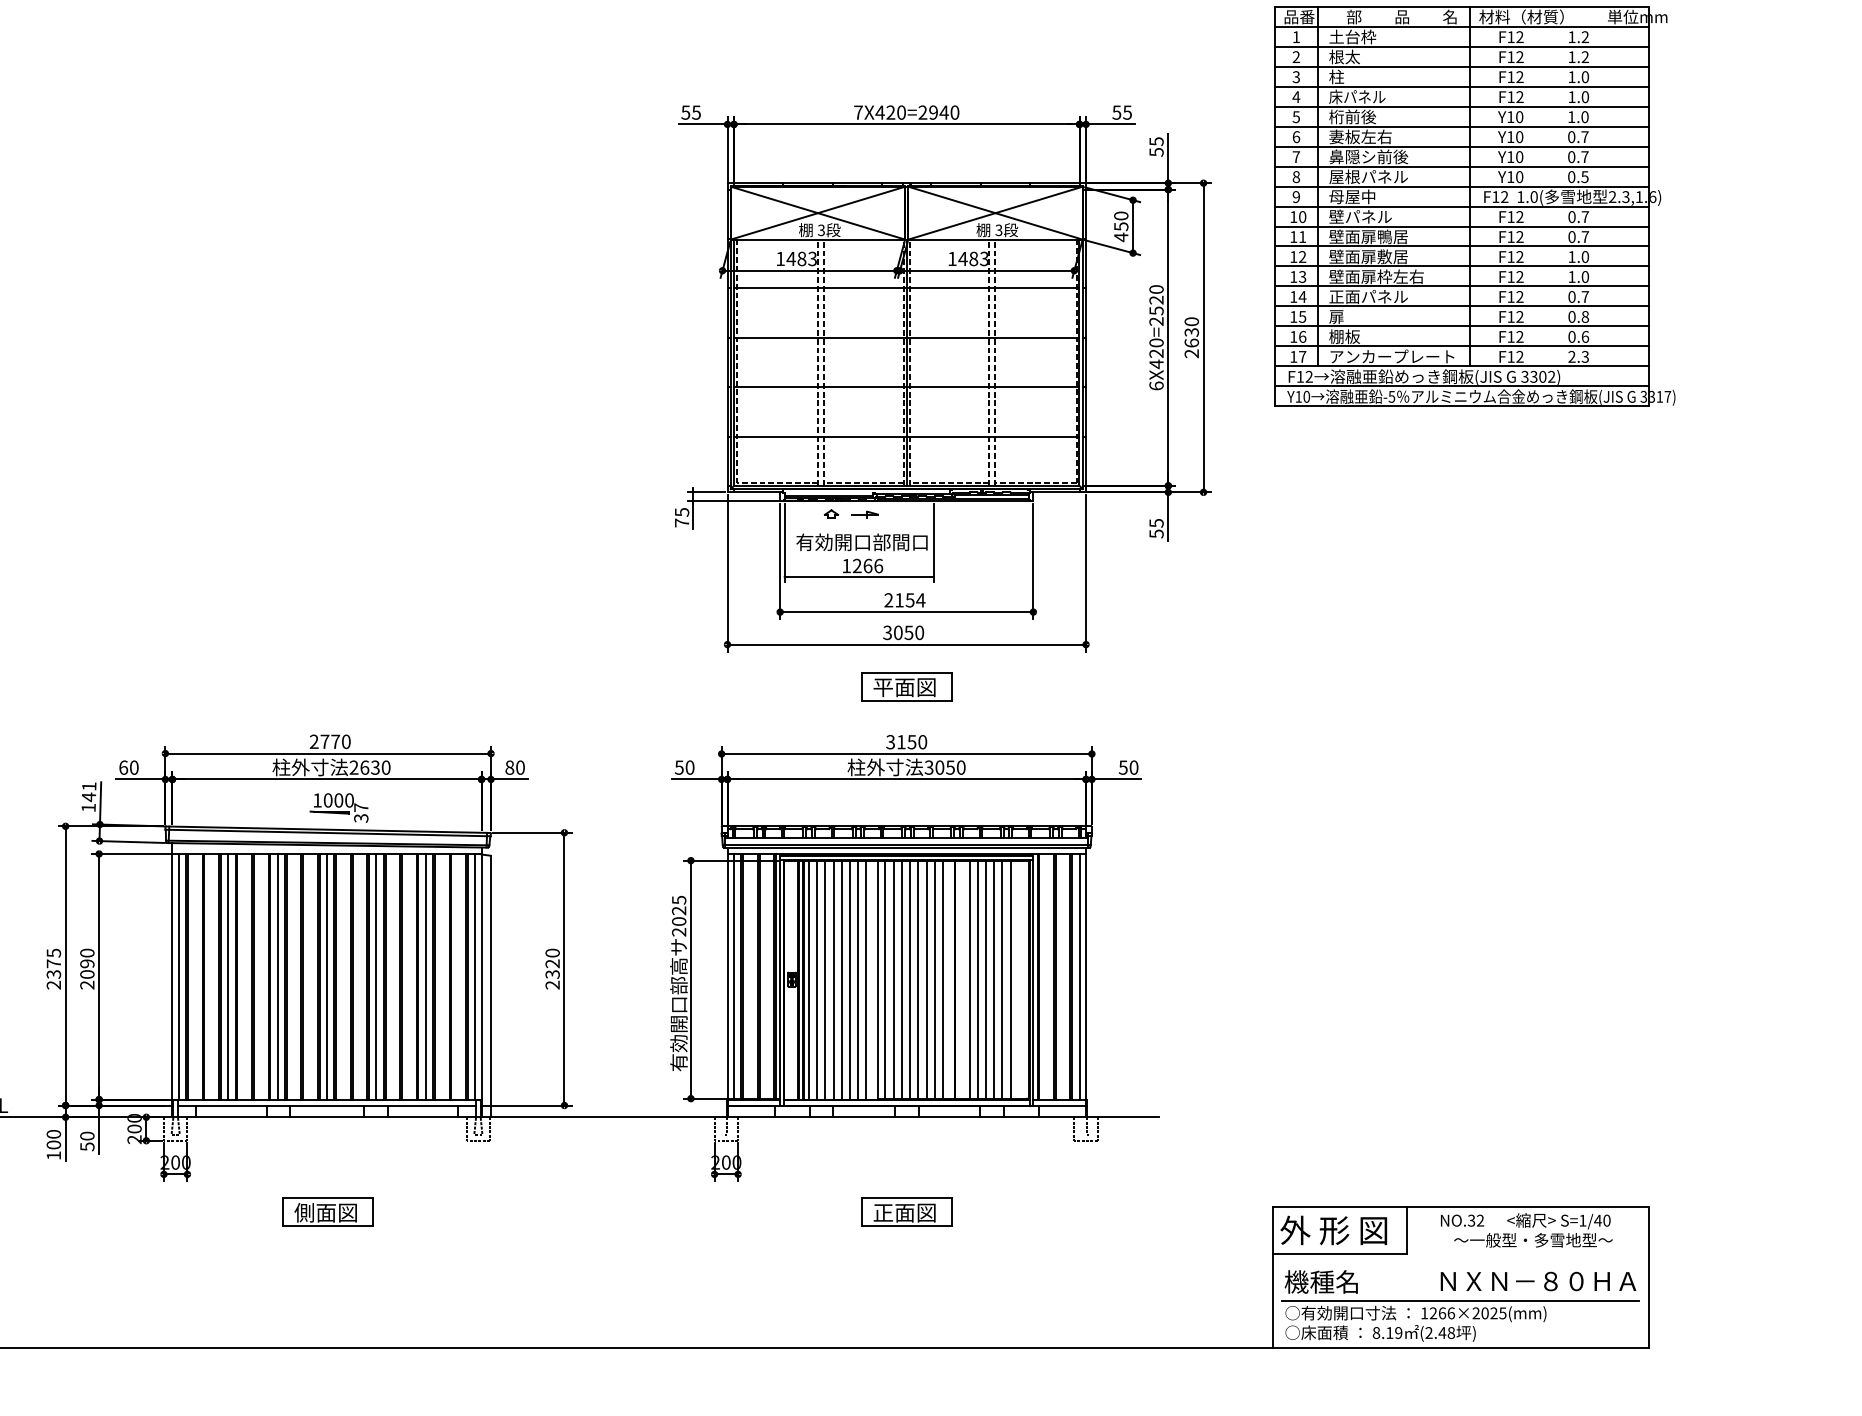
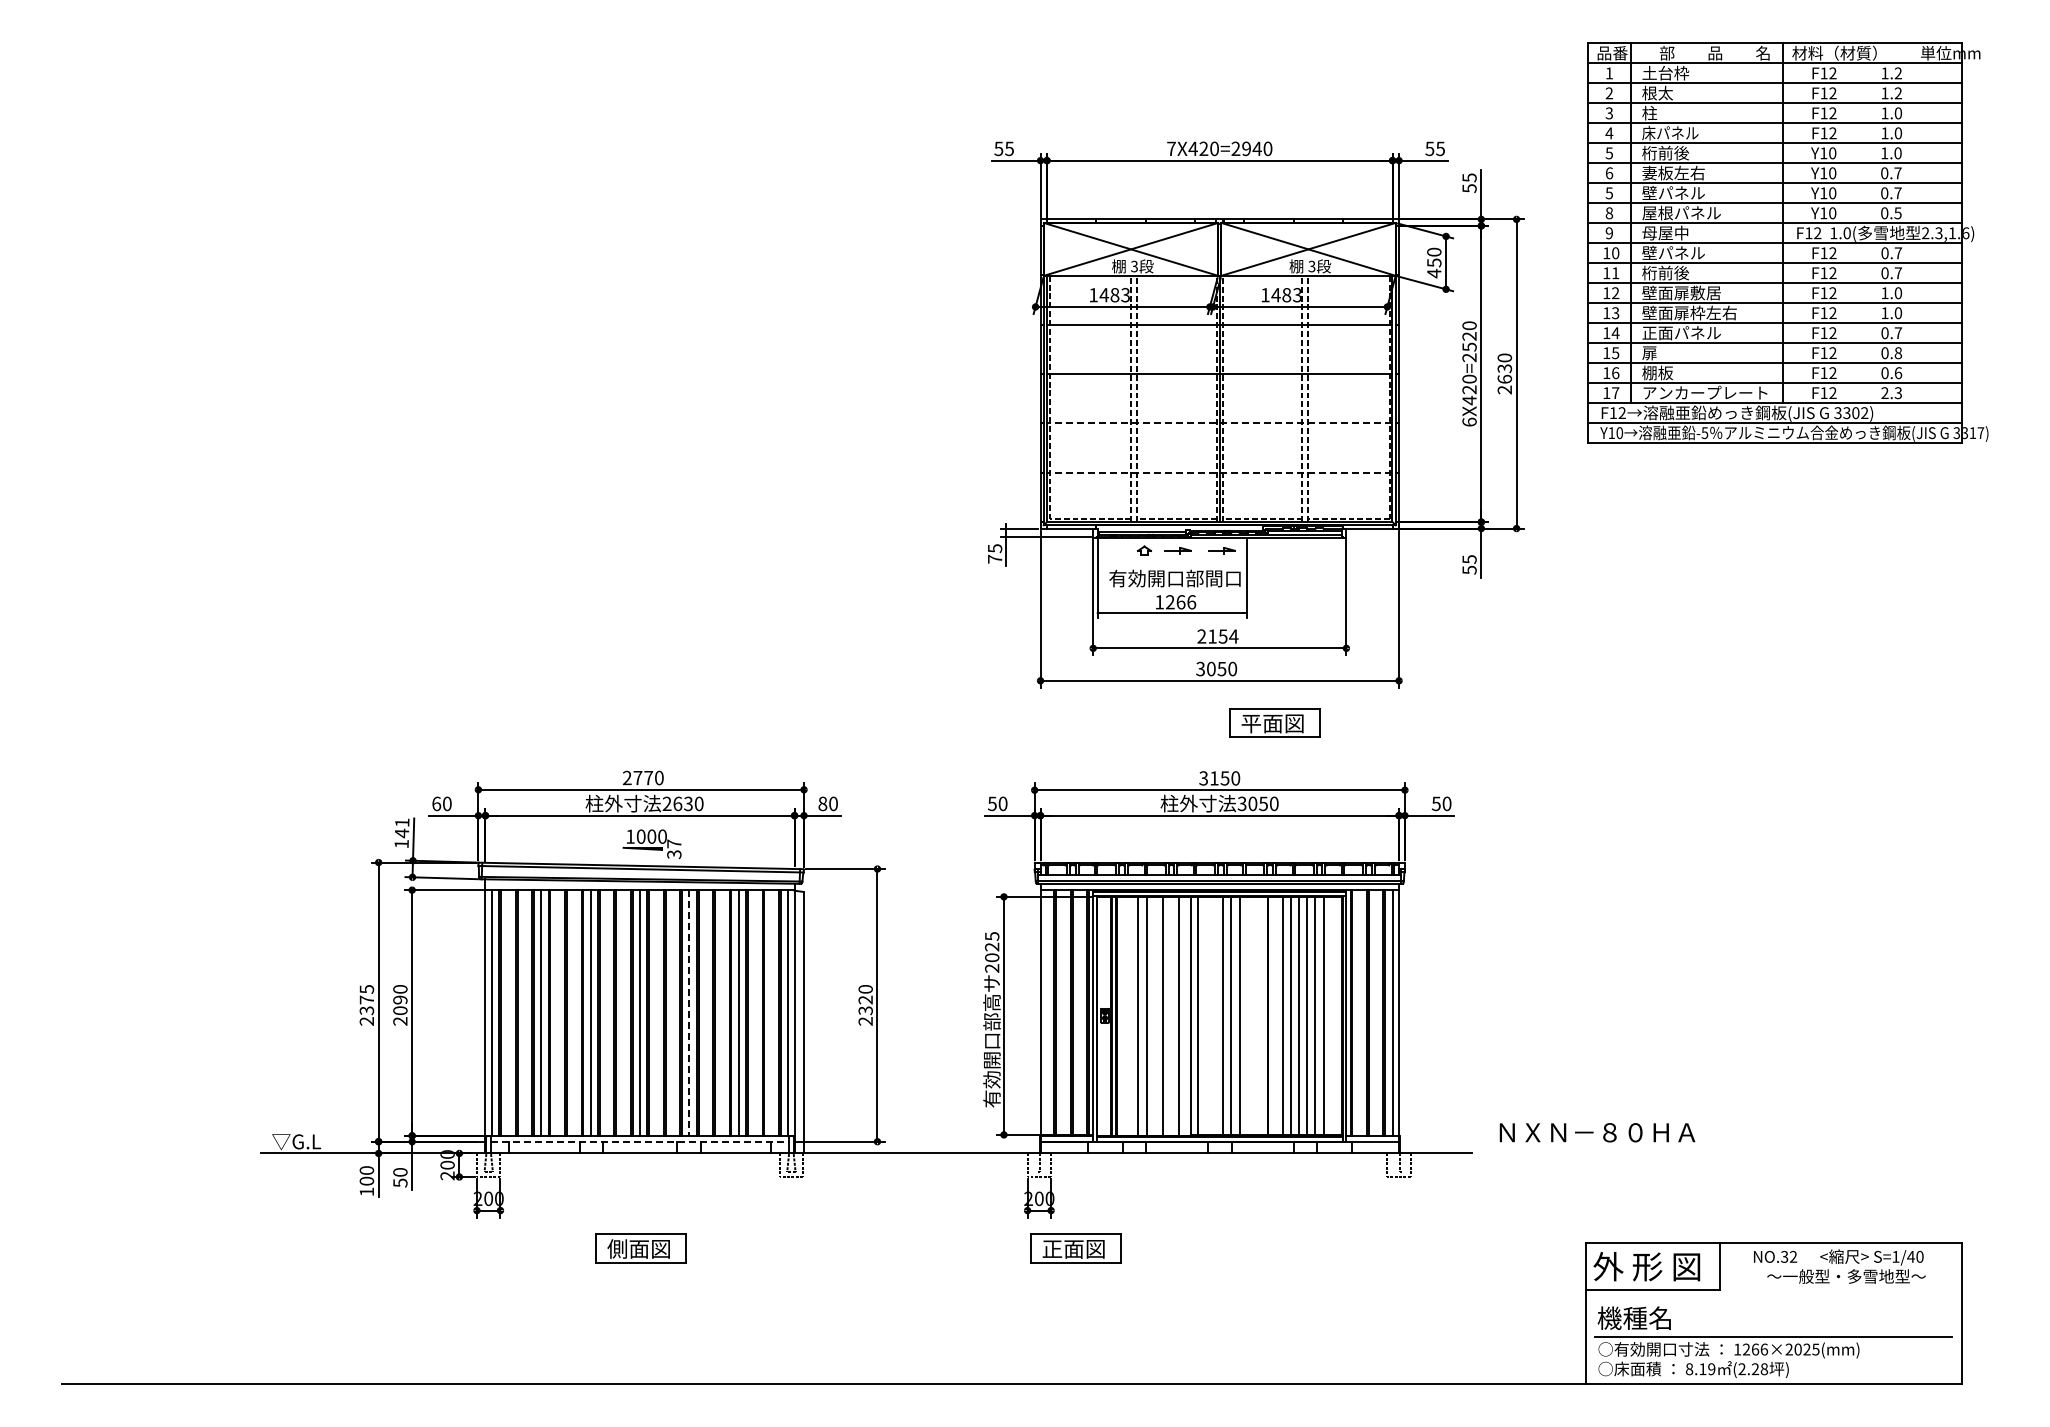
text: (1368, 156) -> (1681, 192), 鼻隠シ前後 -> 壁パネル
text: (1295, 157) -> (1608, 193), 7 -> 5
text: (1368, 236) -> (1681, 272), 壁面扉鴨居 -> 桁前後
line: (906, 387) -> (1219, 423), solid -> dashed
line: (906, 436) -> (1219, 472), solid -> dashed
part: (908, 514) -> (1221, 550), added
part: (906, 686) -> (1274, 722), moved
line: (734, 976) -> (1047, 1012), removed
line: (376, 977) -> (689, 1013), solid -> dashed
line: (808, 979) -> (1121, 1015), removed
line: (817, 979) -> (1130, 1015), removed
line: (841, 979) -> (1154, 1015), removed
line: (858, 979) -> (1171, 1015), removed
line: (893, 979) -> (1206, 1015), removed
line: (901, 979) -> (1214, 1015), removed
line: (934, 979) -> (1247, 1015), removed
line: (943, 979) -> (1256, 1015), removed
line: (327, 1105) -> (640, 1141), solid -> dashed
part: (906, 1212) -> (1075, 1248), moved
text: (1538, 1281) -> (1597, 1132), moved
text: (1442, 1333) -> (1755, 1369), (2.48 -> (2.28

